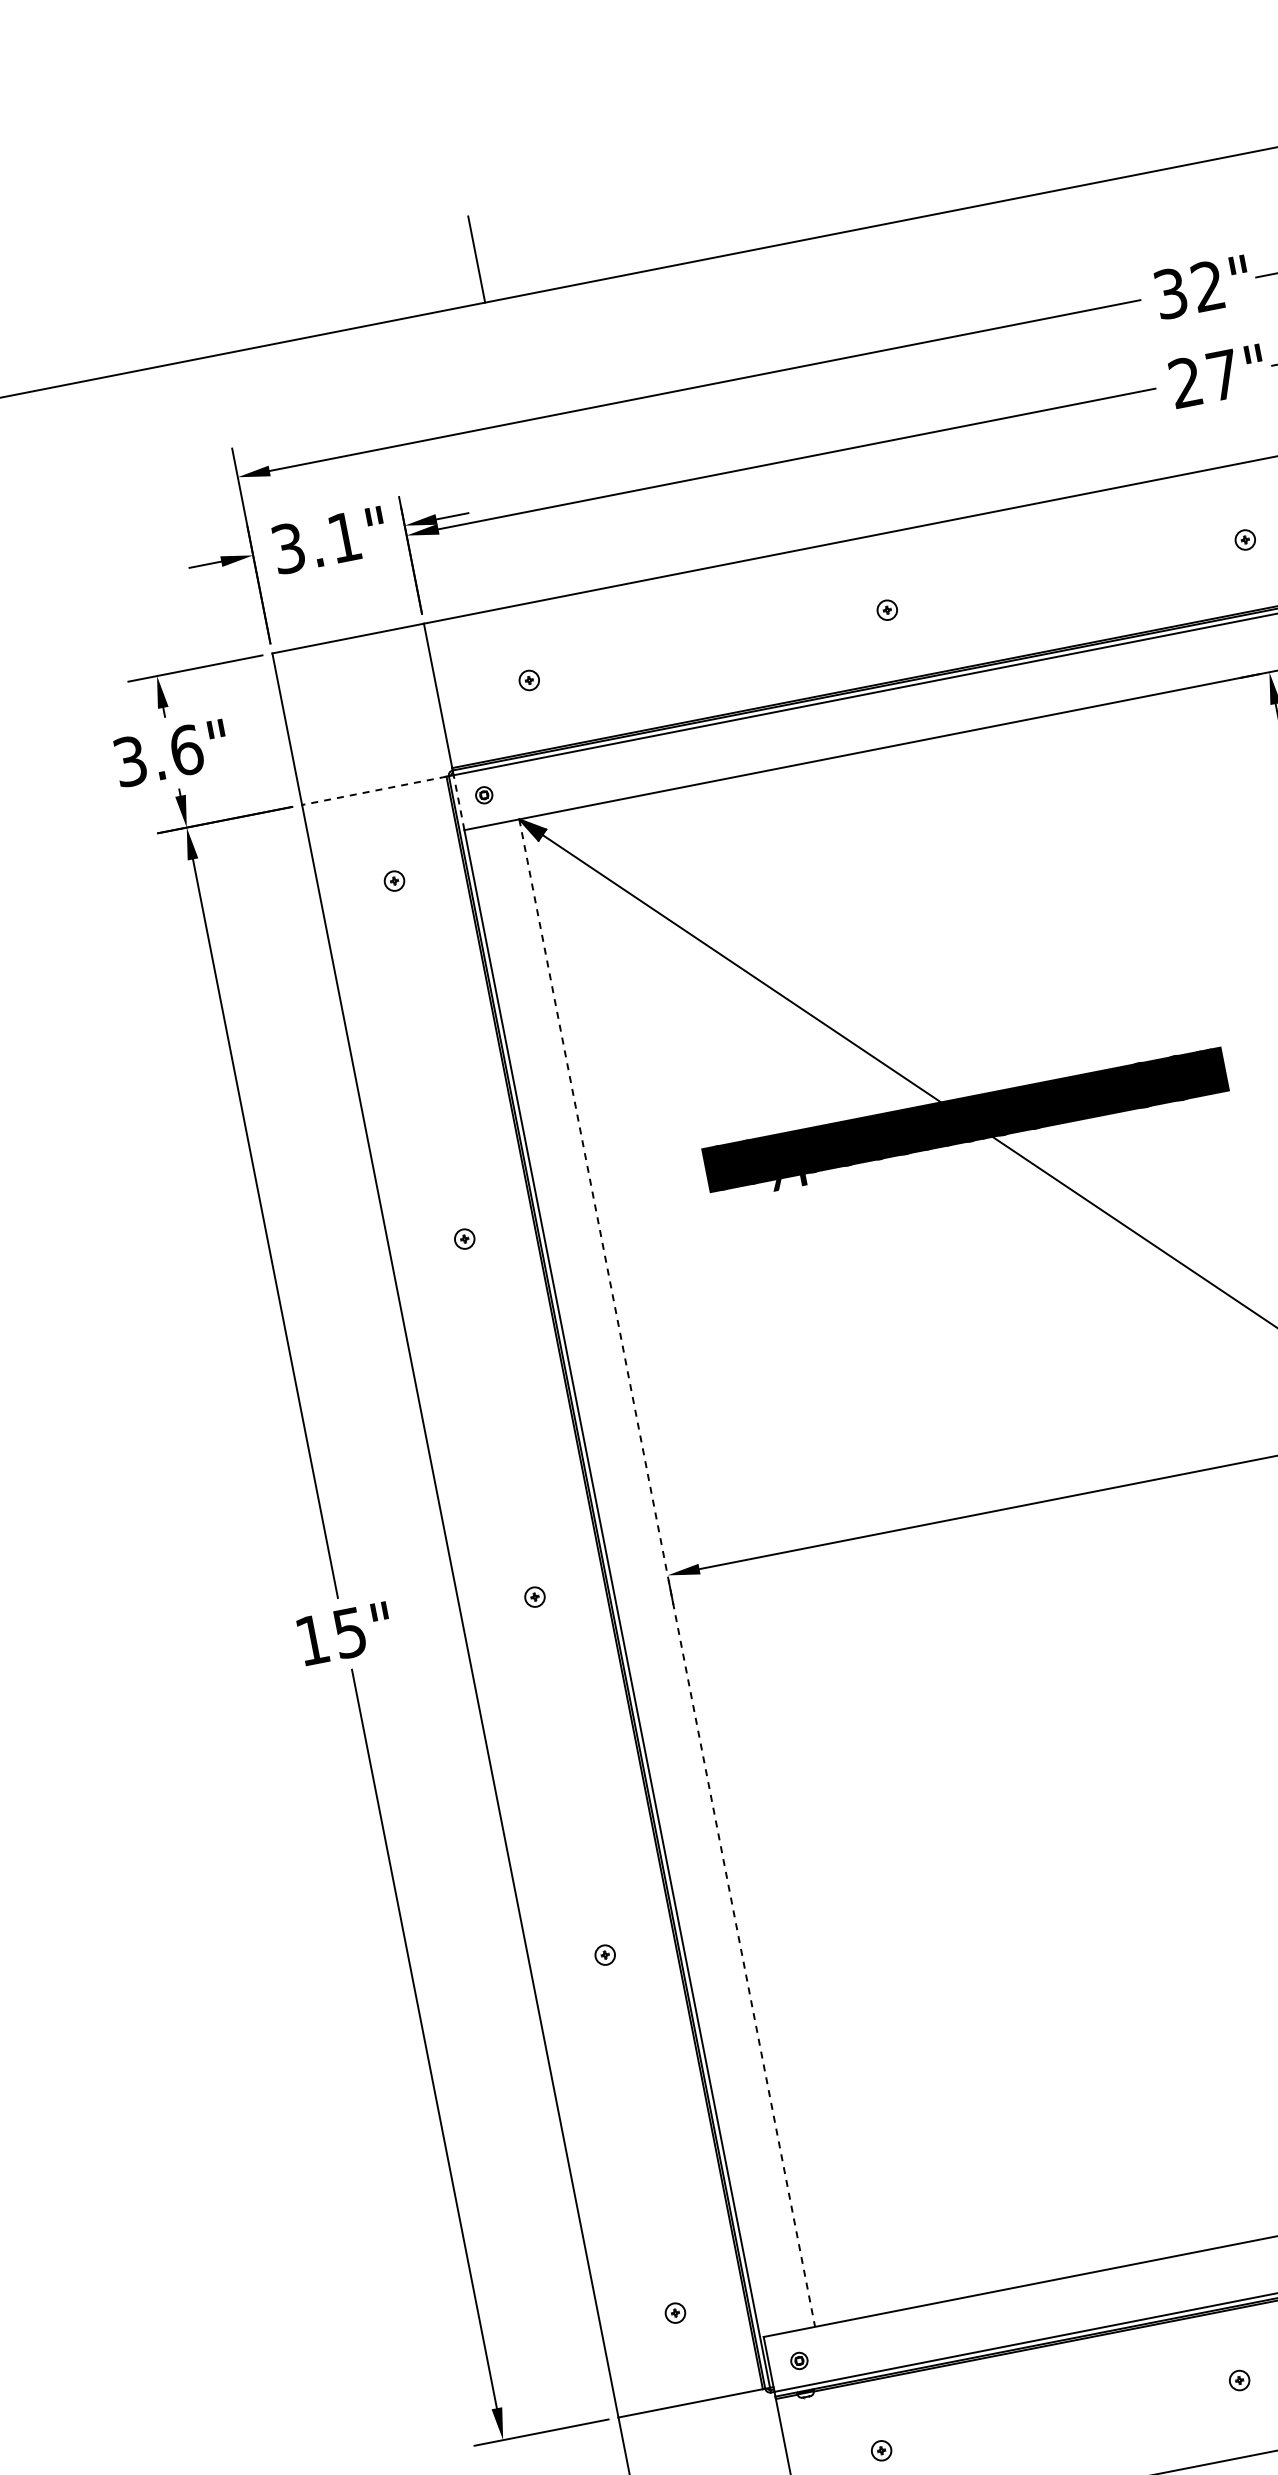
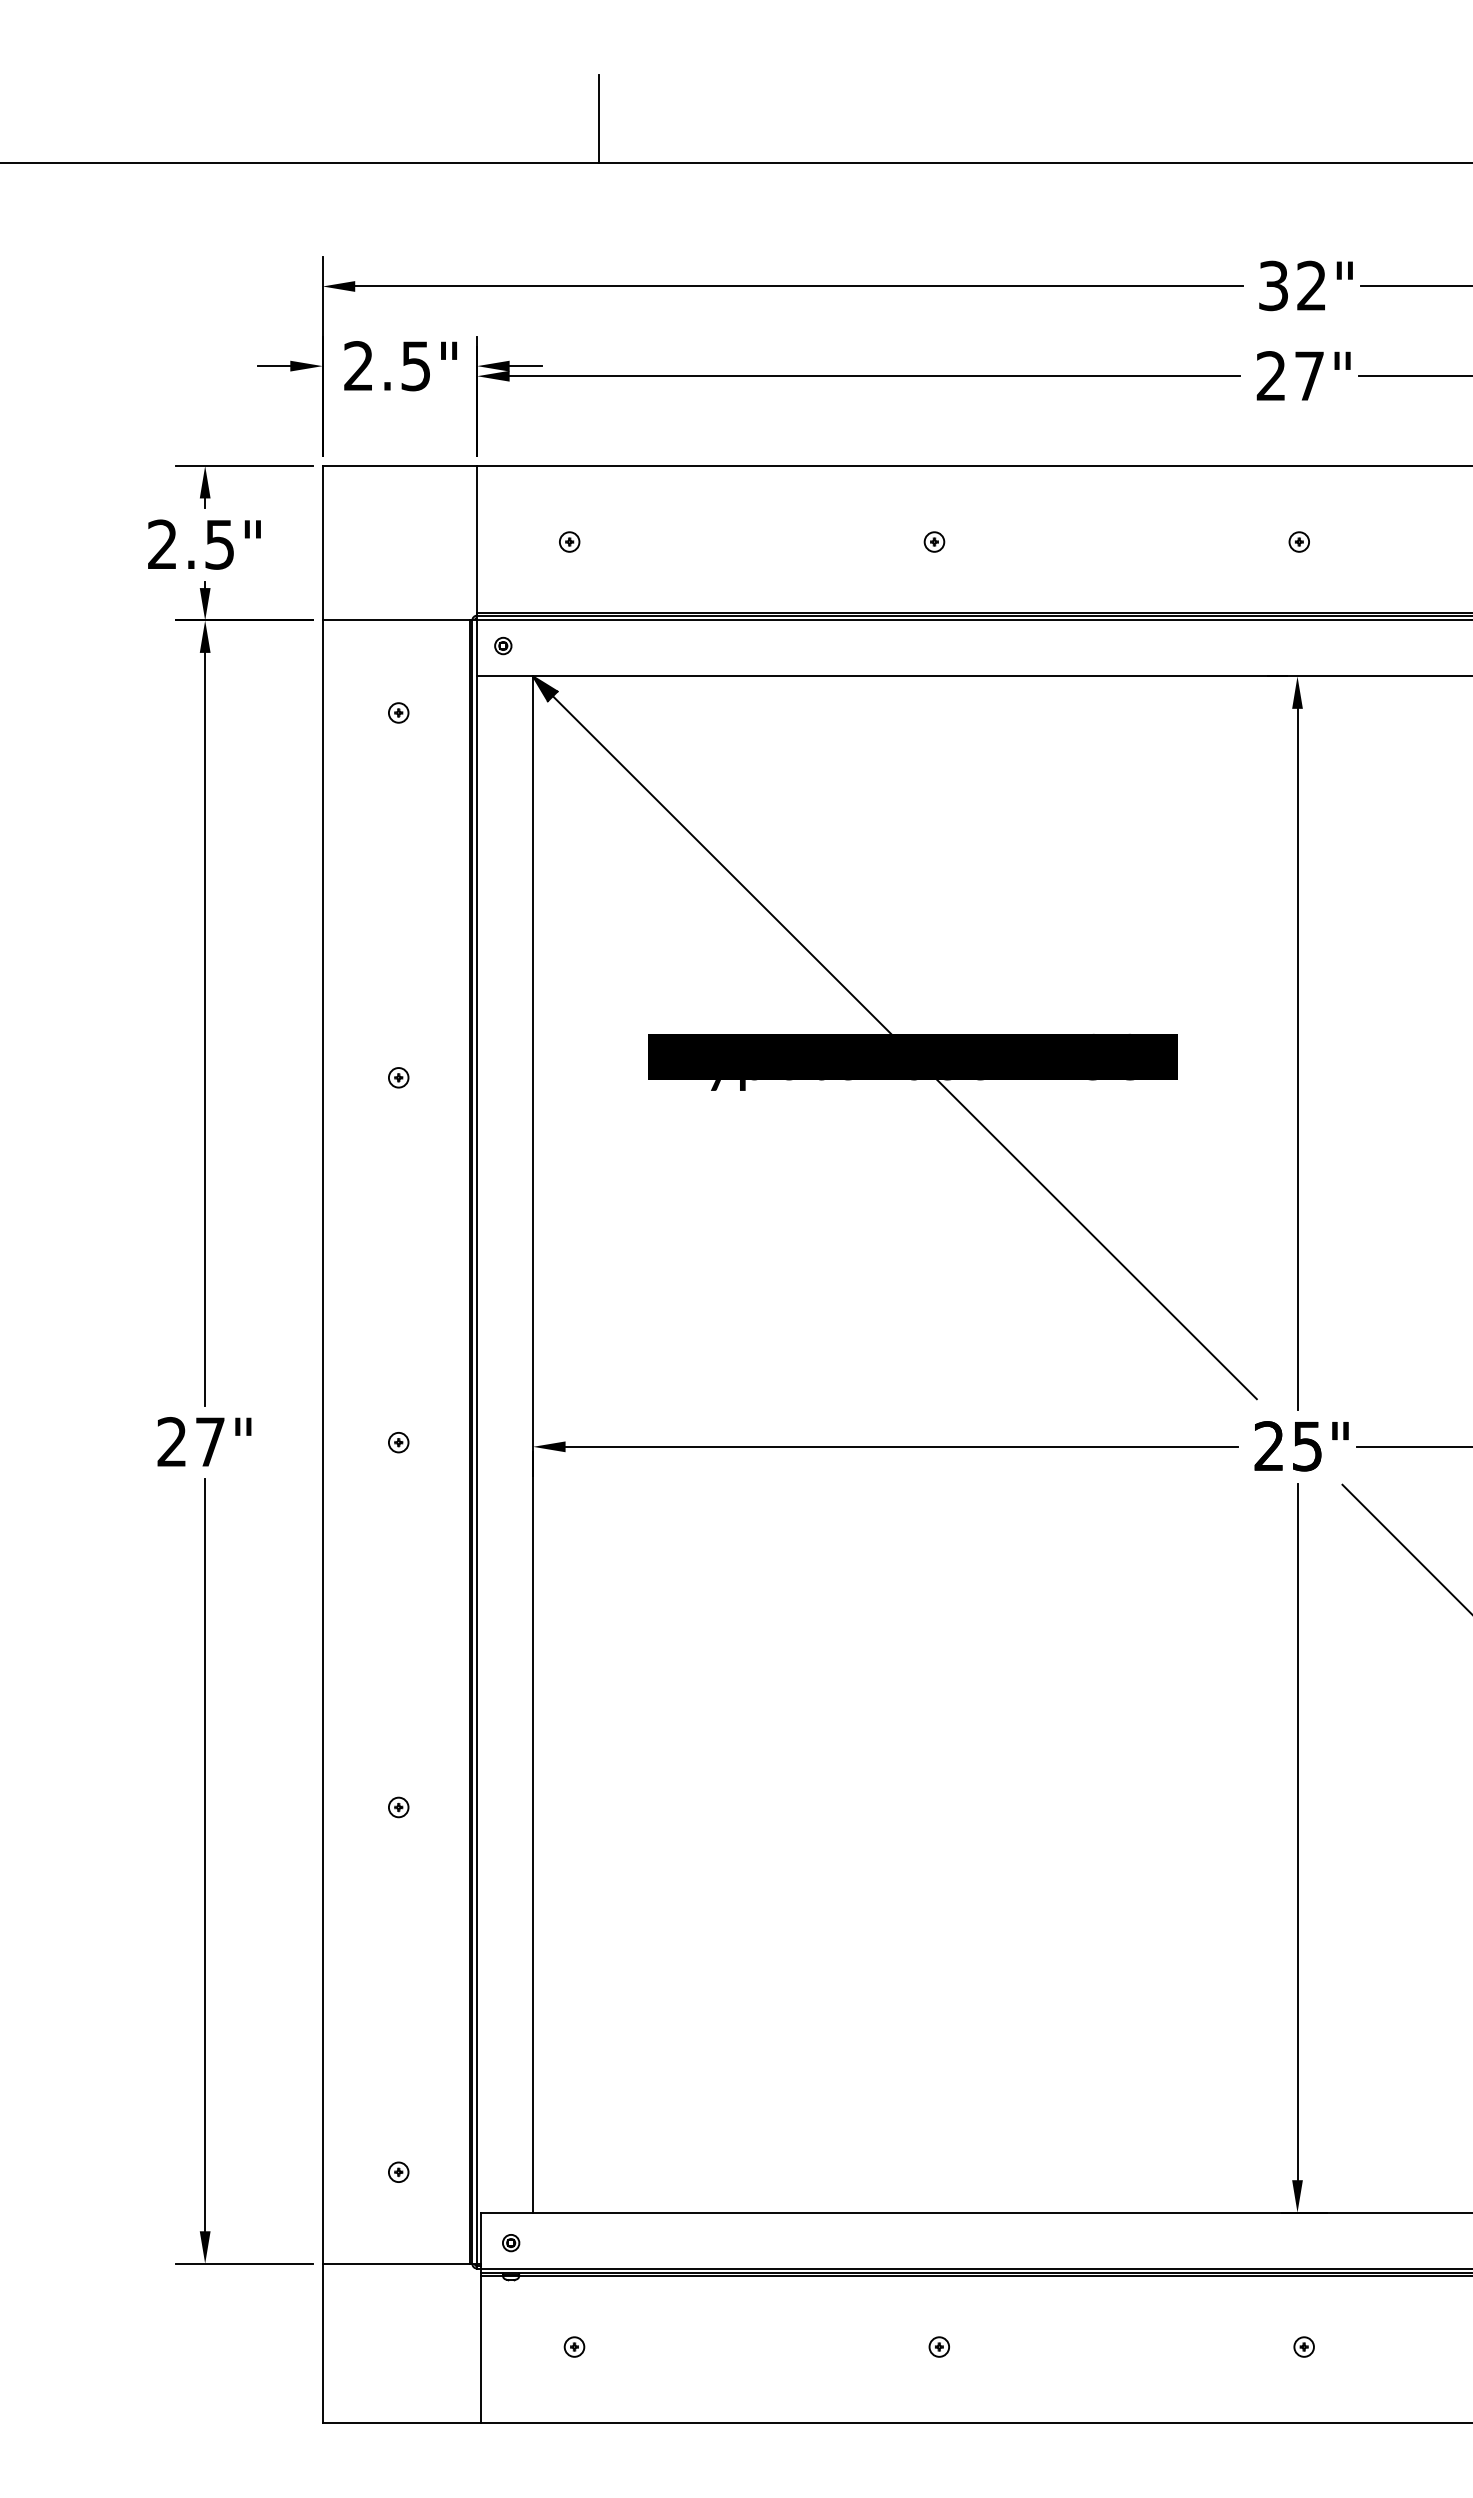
text: (315, 543) -> (386, 366), 3.1" -> 2.5"
text: (158, 755) -> (191, 544), 3.6" -> 2.5"
line: (374, 790) -> (396, 620), dashed -> solid
line: (459, 802) -> (477, 648), dashed -> solid
line: (667, 1573) -> (533, 1445), dashed -> solid
text: (330, 1637) -> (190, 1442), 15" -> 27"

